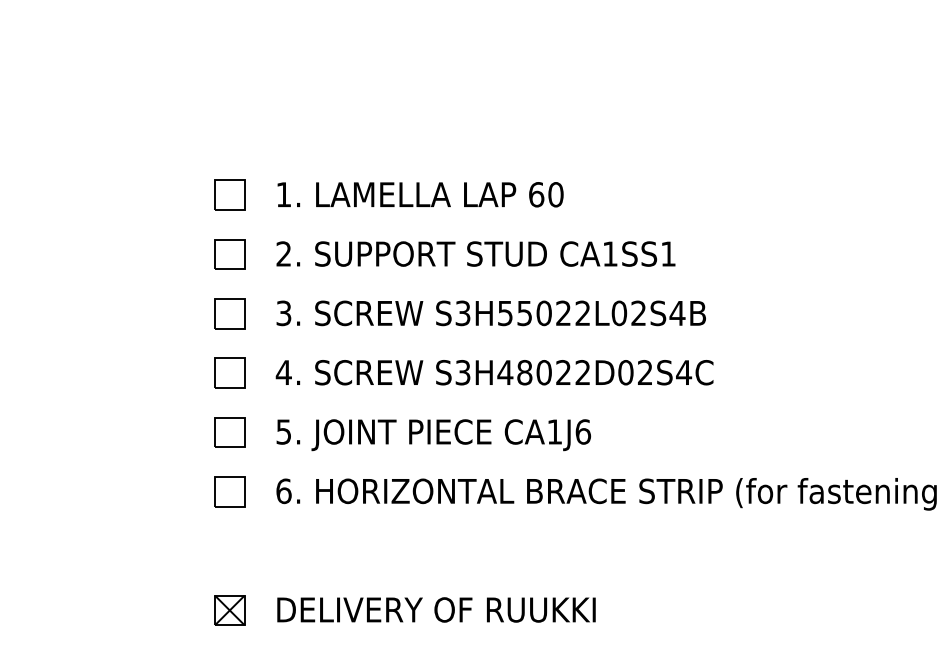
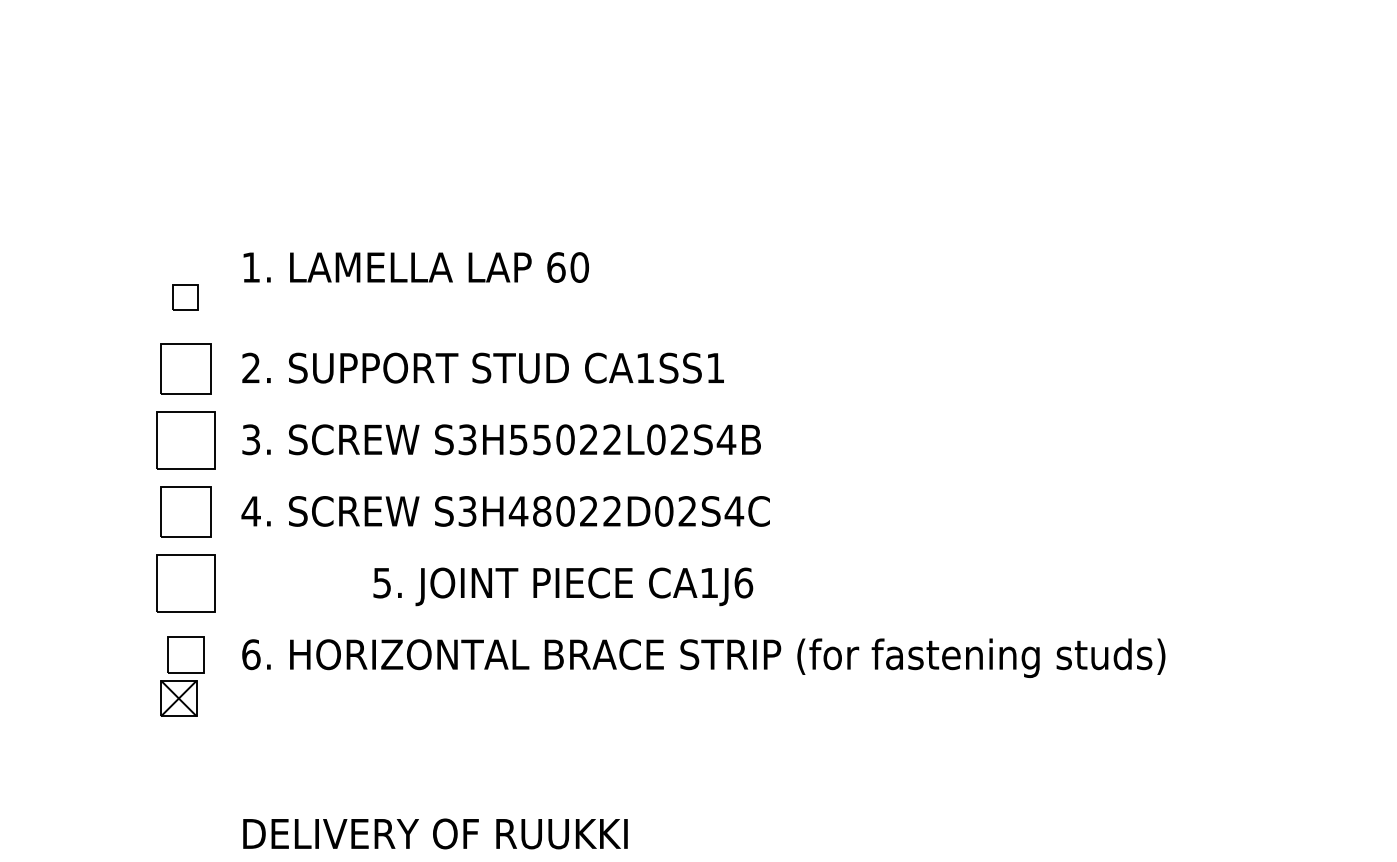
part: (229, 194) -> (185, 296), size x0.7
text: (419, 194) -> (415, 267), moved
part: (229, 254) -> (185, 368), size x1.4
part: (229, 313) -> (185, 439), size x1.6
part: (229, 372) -> (185, 511), size x1.4
part: (229, 432) -> (185, 583), size x1.6
text: (434, 434) -> (563, 586), moved
text: (436, 609) -> (435, 833), moved
part: (229, 610) -> (178, 698), moved

